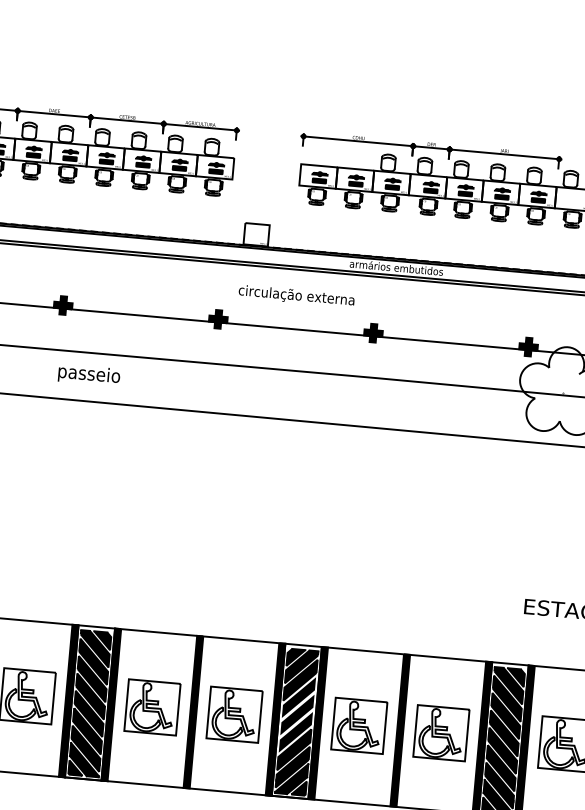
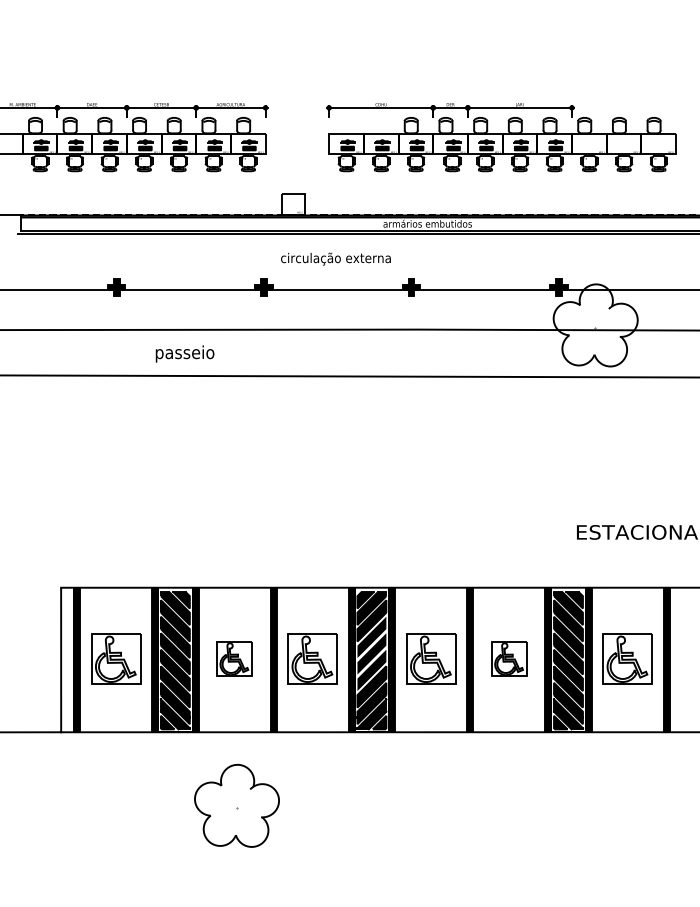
text: (88, 374) -> (184, 353), moved
part: (152, 706) -> (234, 658), size x0.7
part: (441, 732) -> (509, 658), size x0.7

